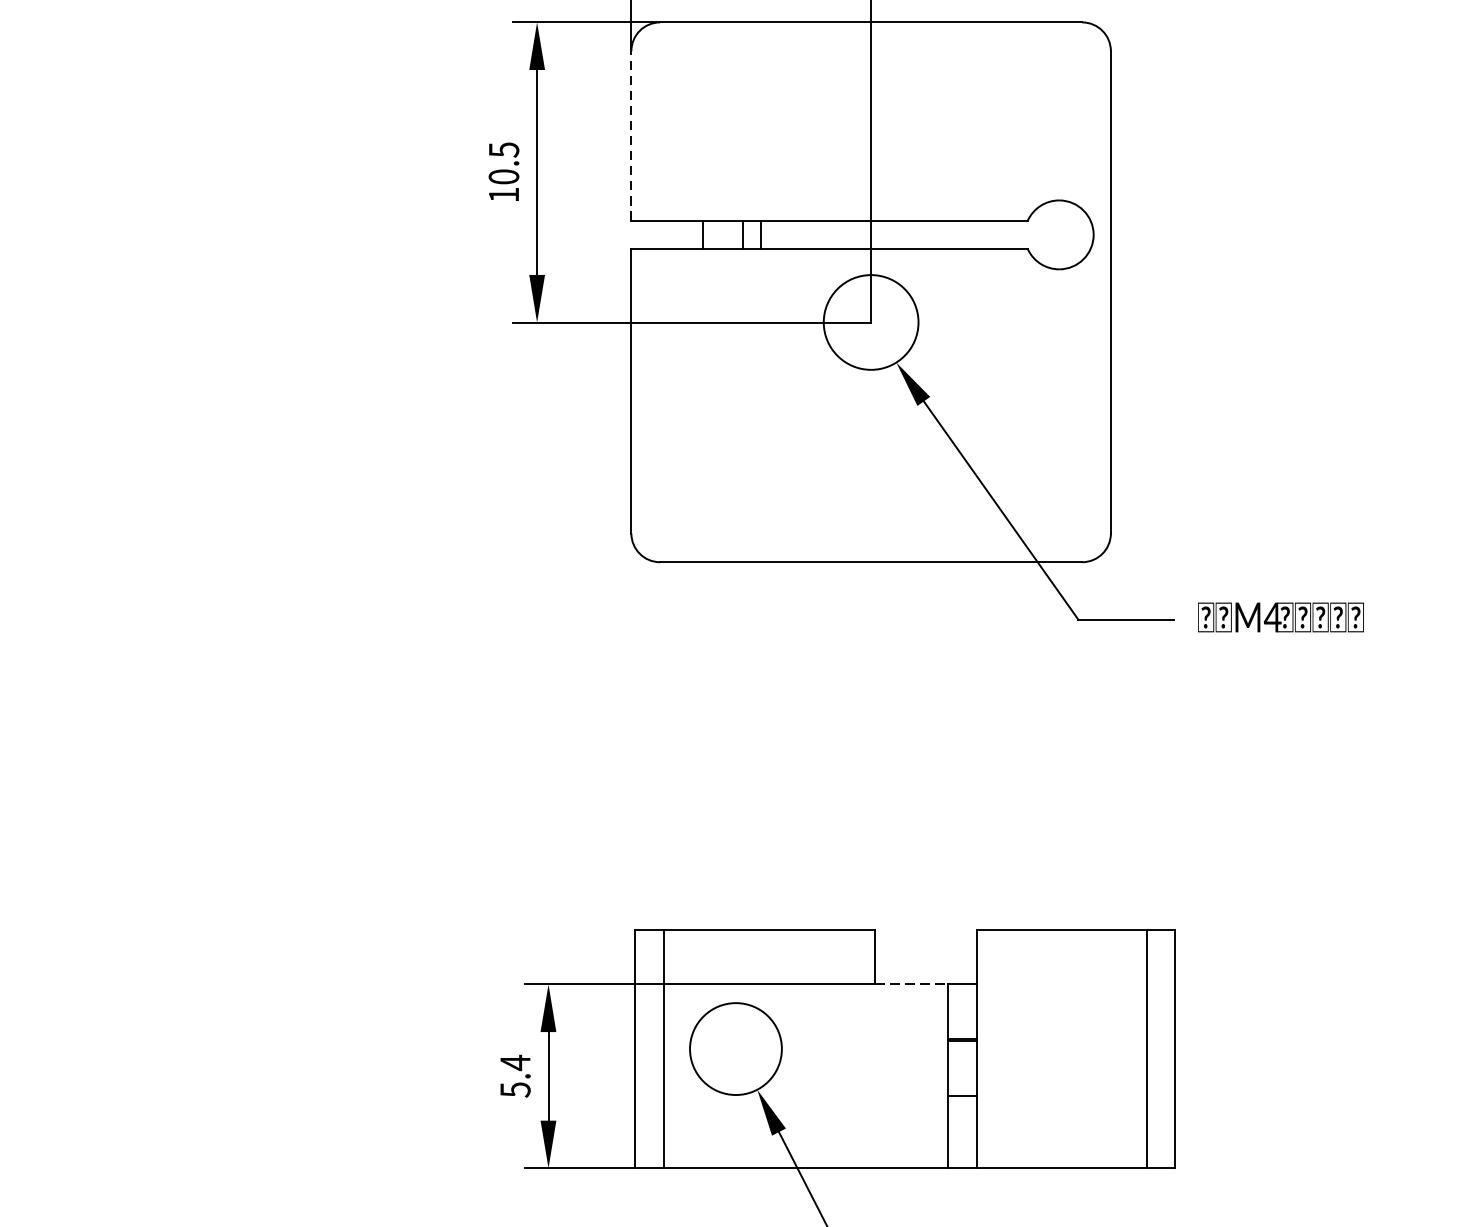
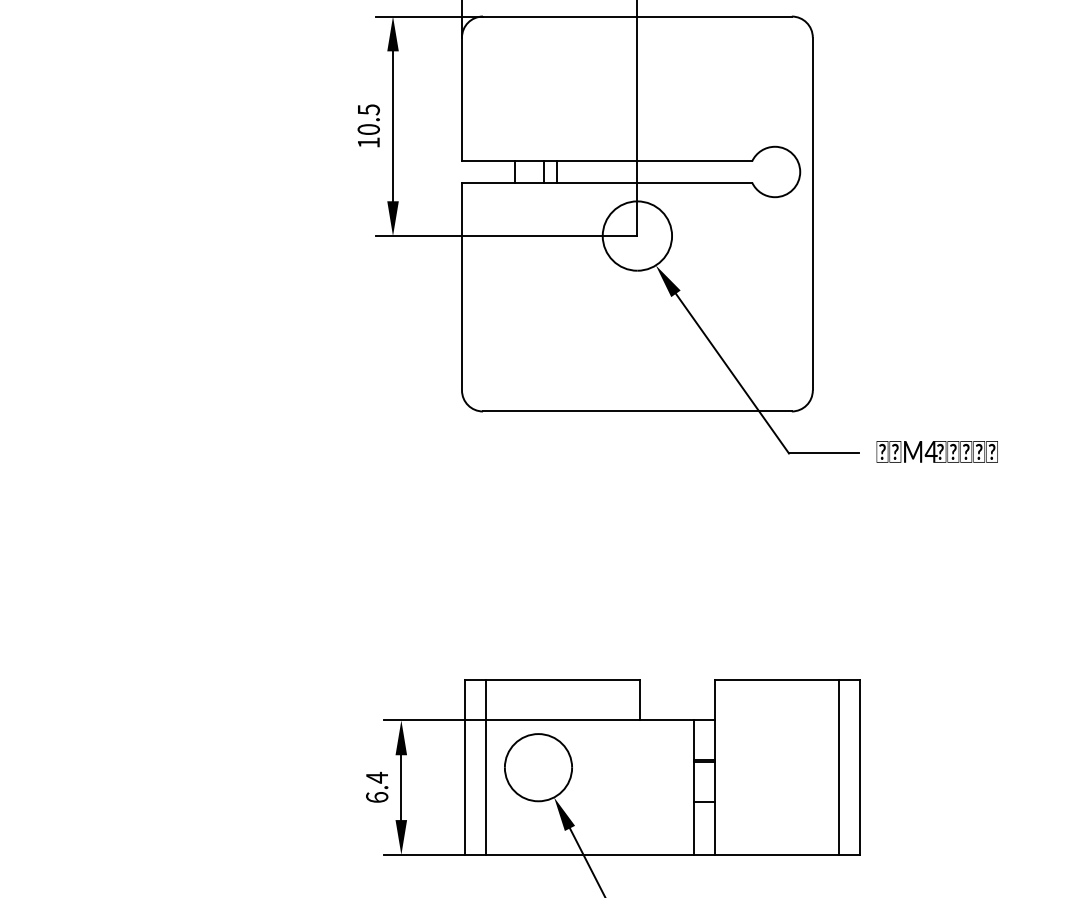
line: (632, 135) -> (462, 99), dashed -> solid
line: (912, 984) -> (667, 720), dashed -> solid
text: (515, 1089) -> (377, 797), 5.4 -> 6.4

